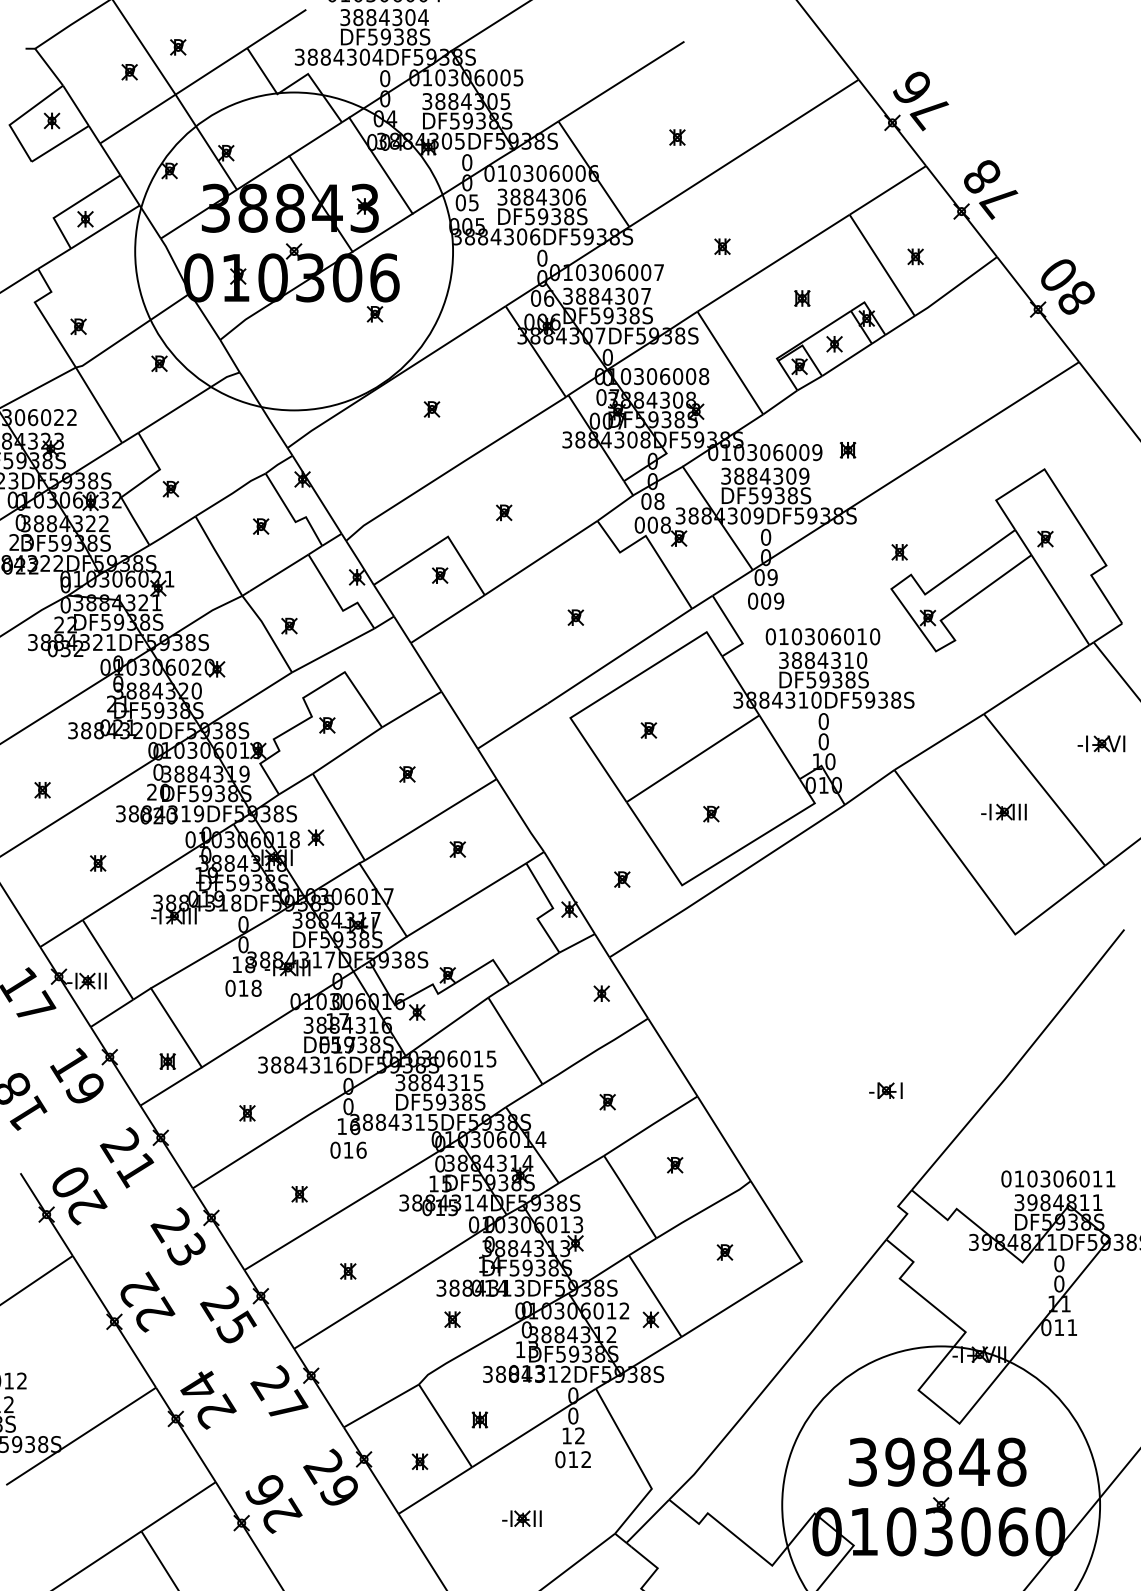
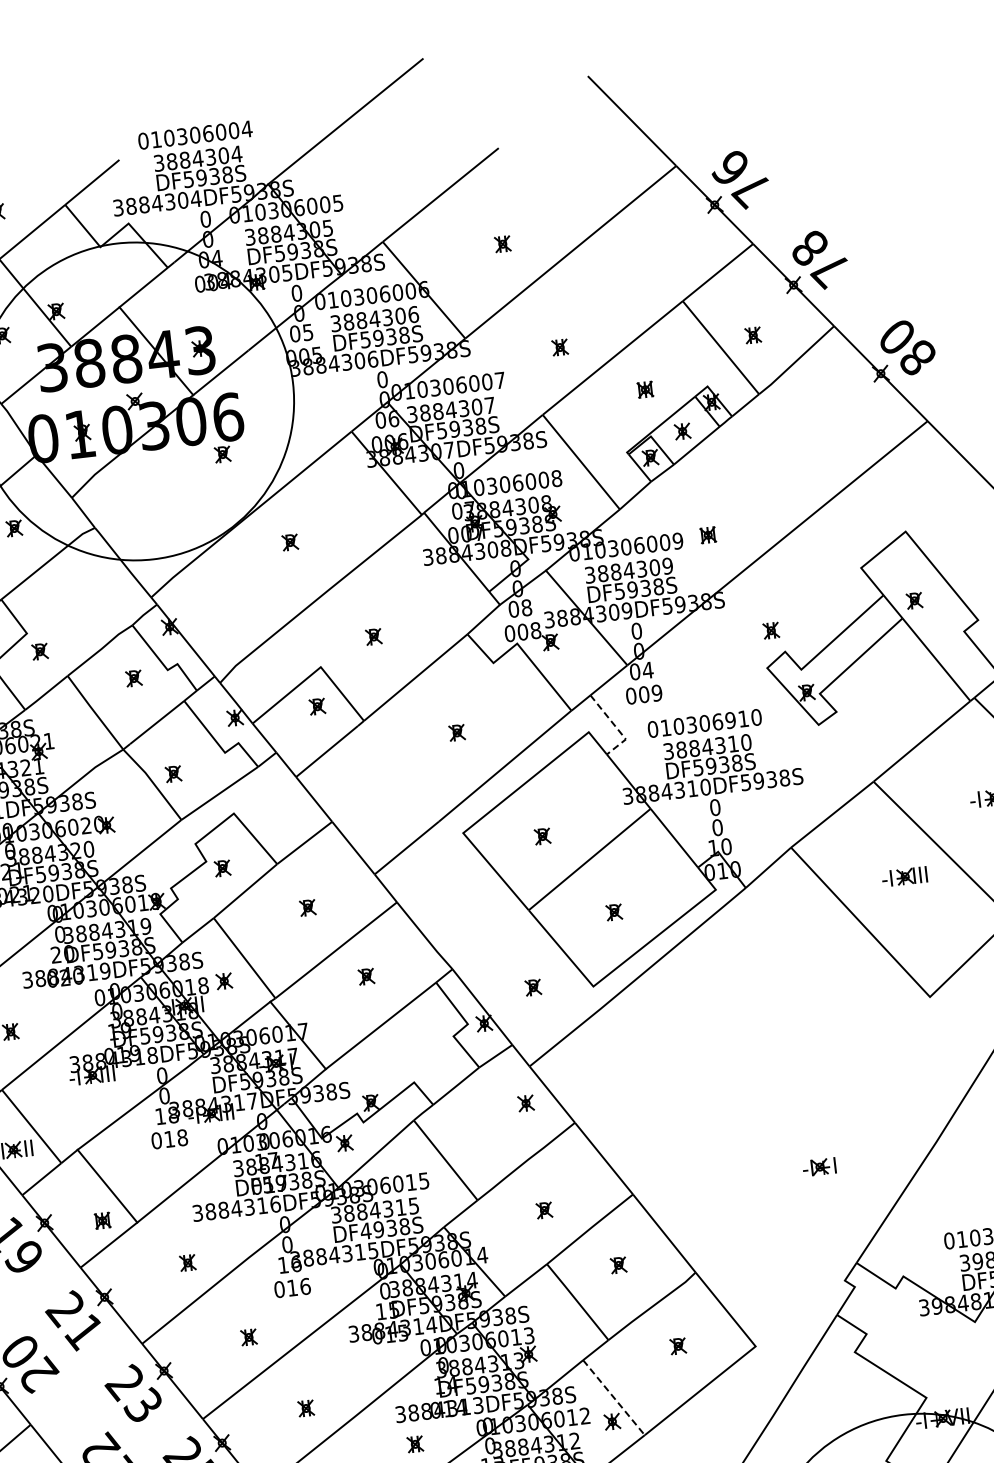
line: (380, 165) -> (211, 306), removed
text: (772, 577) -> (647, 670), 09 -> 04
line: (734, 630) -> (616, 727), solid -> dashed
text: (848, 636) -> (730, 720), 010306010 -> 010306910
text: (427, 1102) -> (365, 1231), DF5938S -> DF4938S
line: (655, 1296) -> (614, 1398), solid -> dashed

